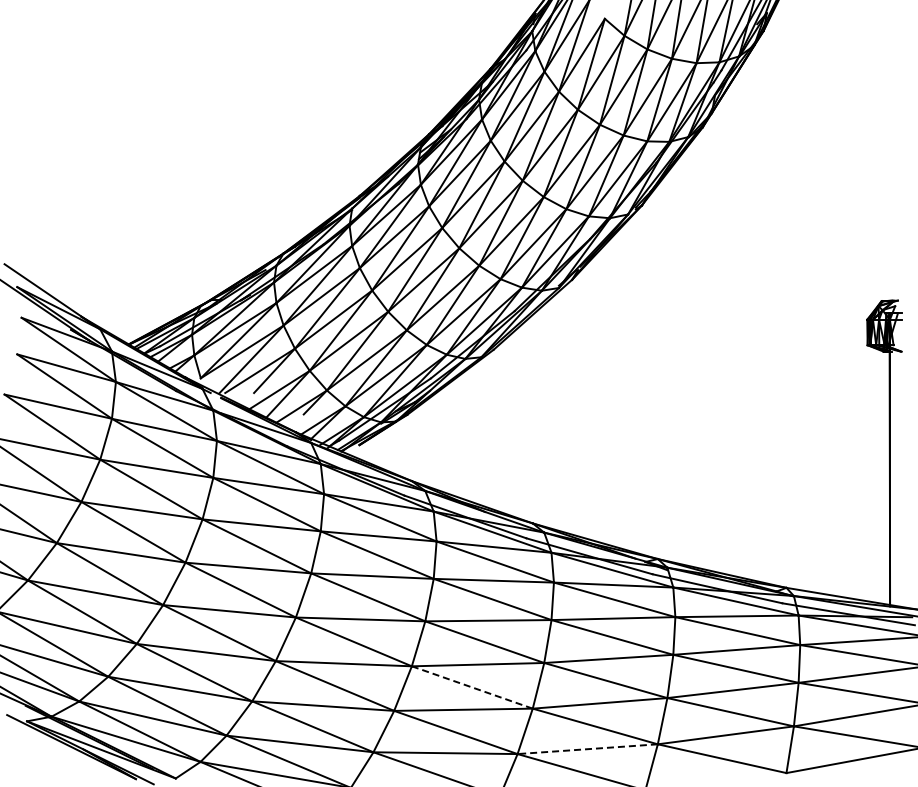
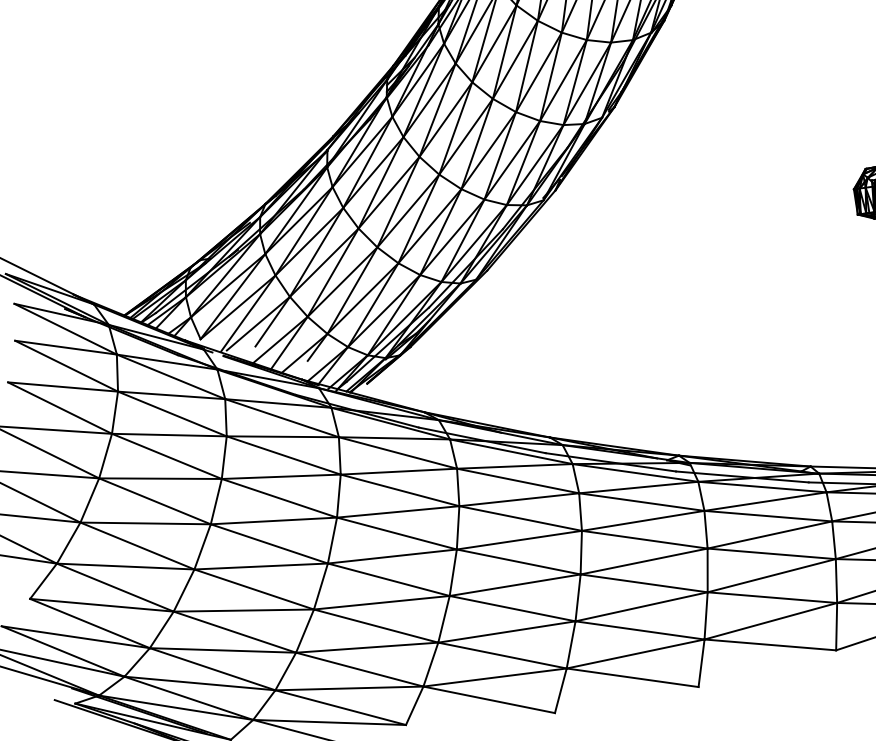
line: (472, 687) -> (512, 608), dashed -> solid
line: (587, 749) -> (635, 654), dashed -> solid

